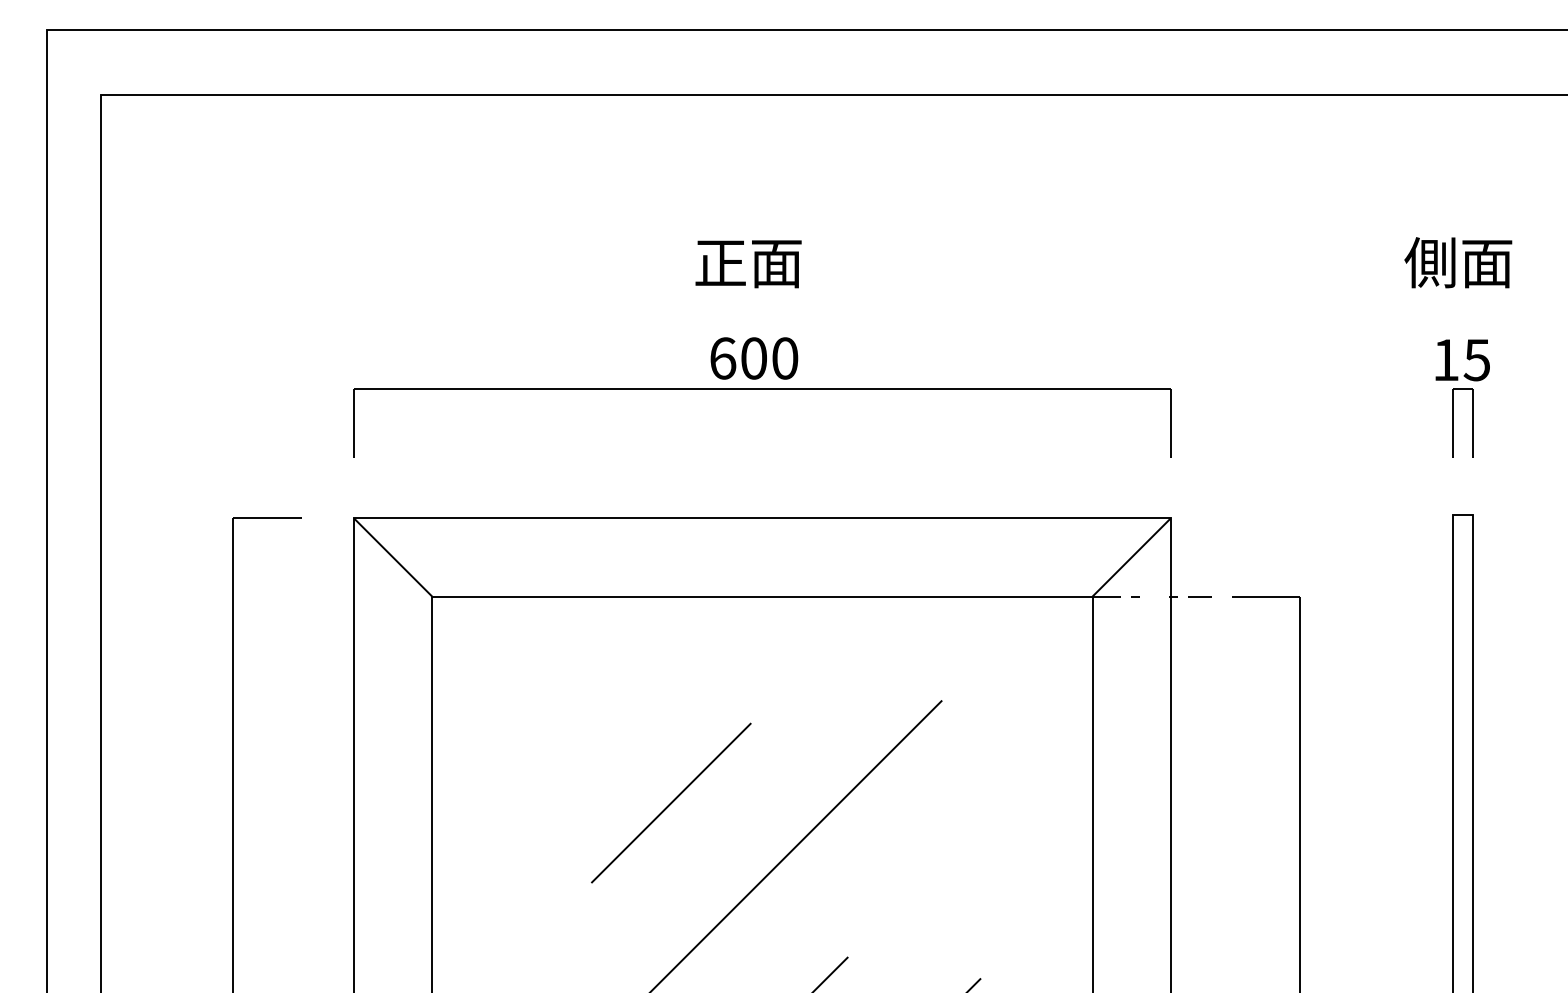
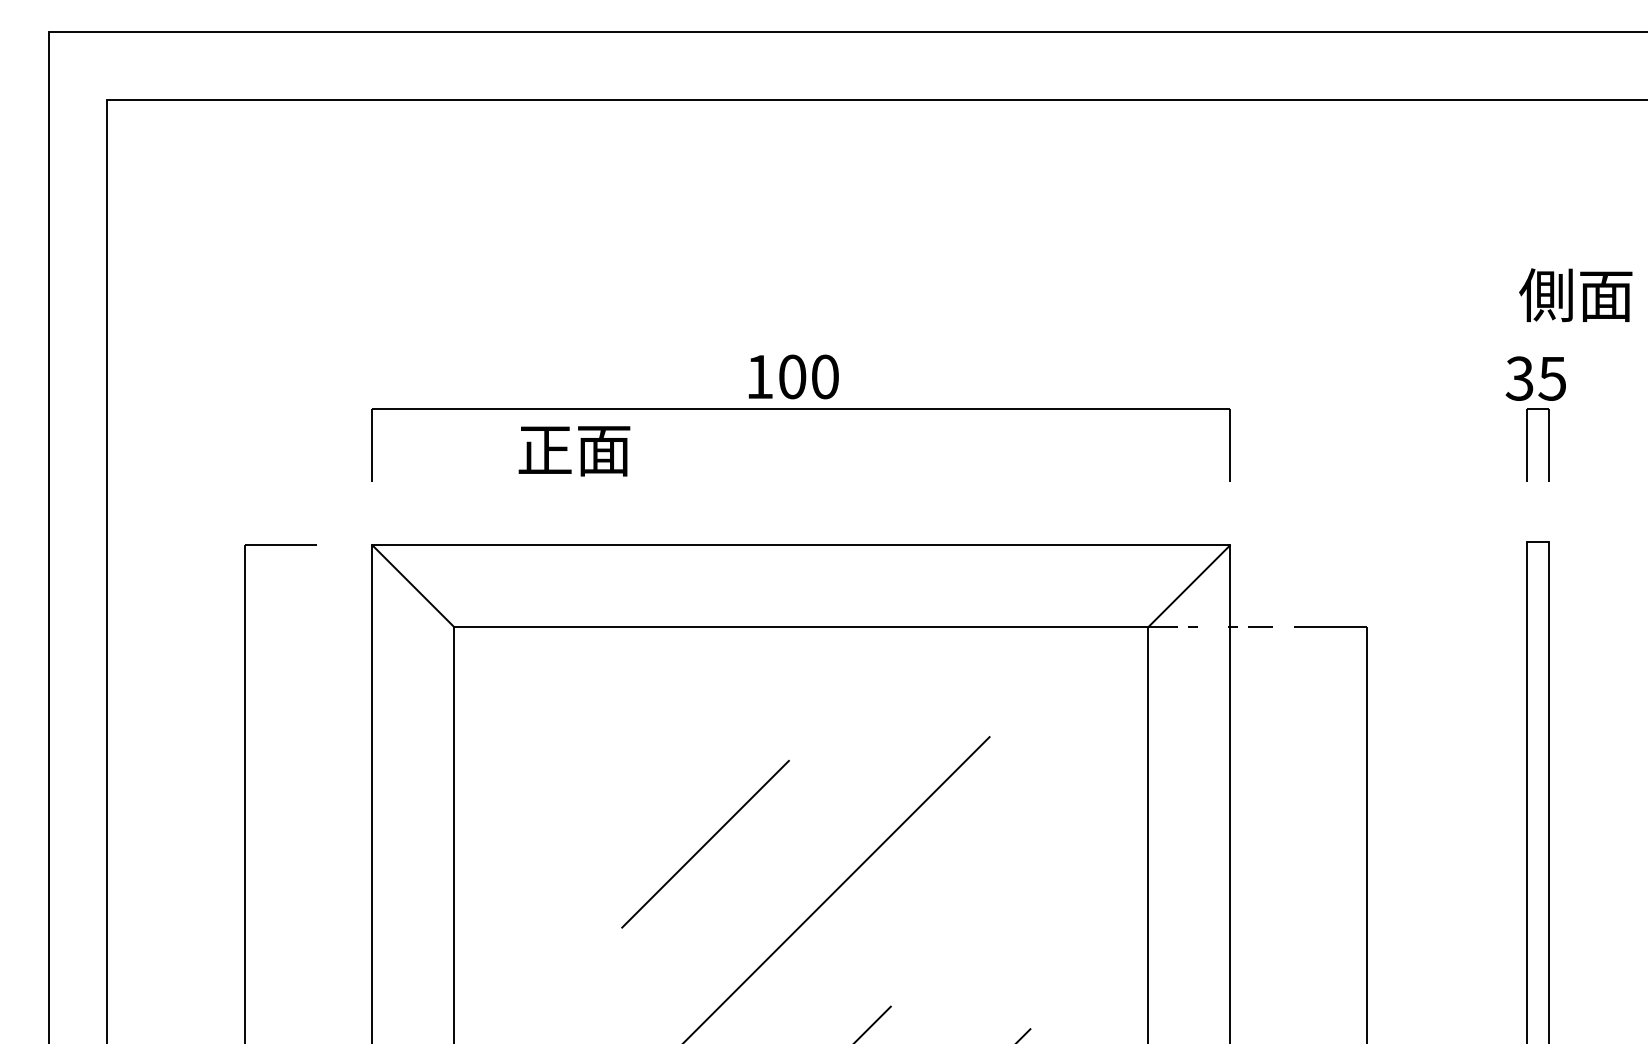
text: (1458, 262) -> (1575, 294), moved
text: (748, 264) -> (574, 451), moved
text: (723, 358) -> (760, 376), 600 -> 100
text: (1445, 359) -> (1519, 378), 15 -> 35

